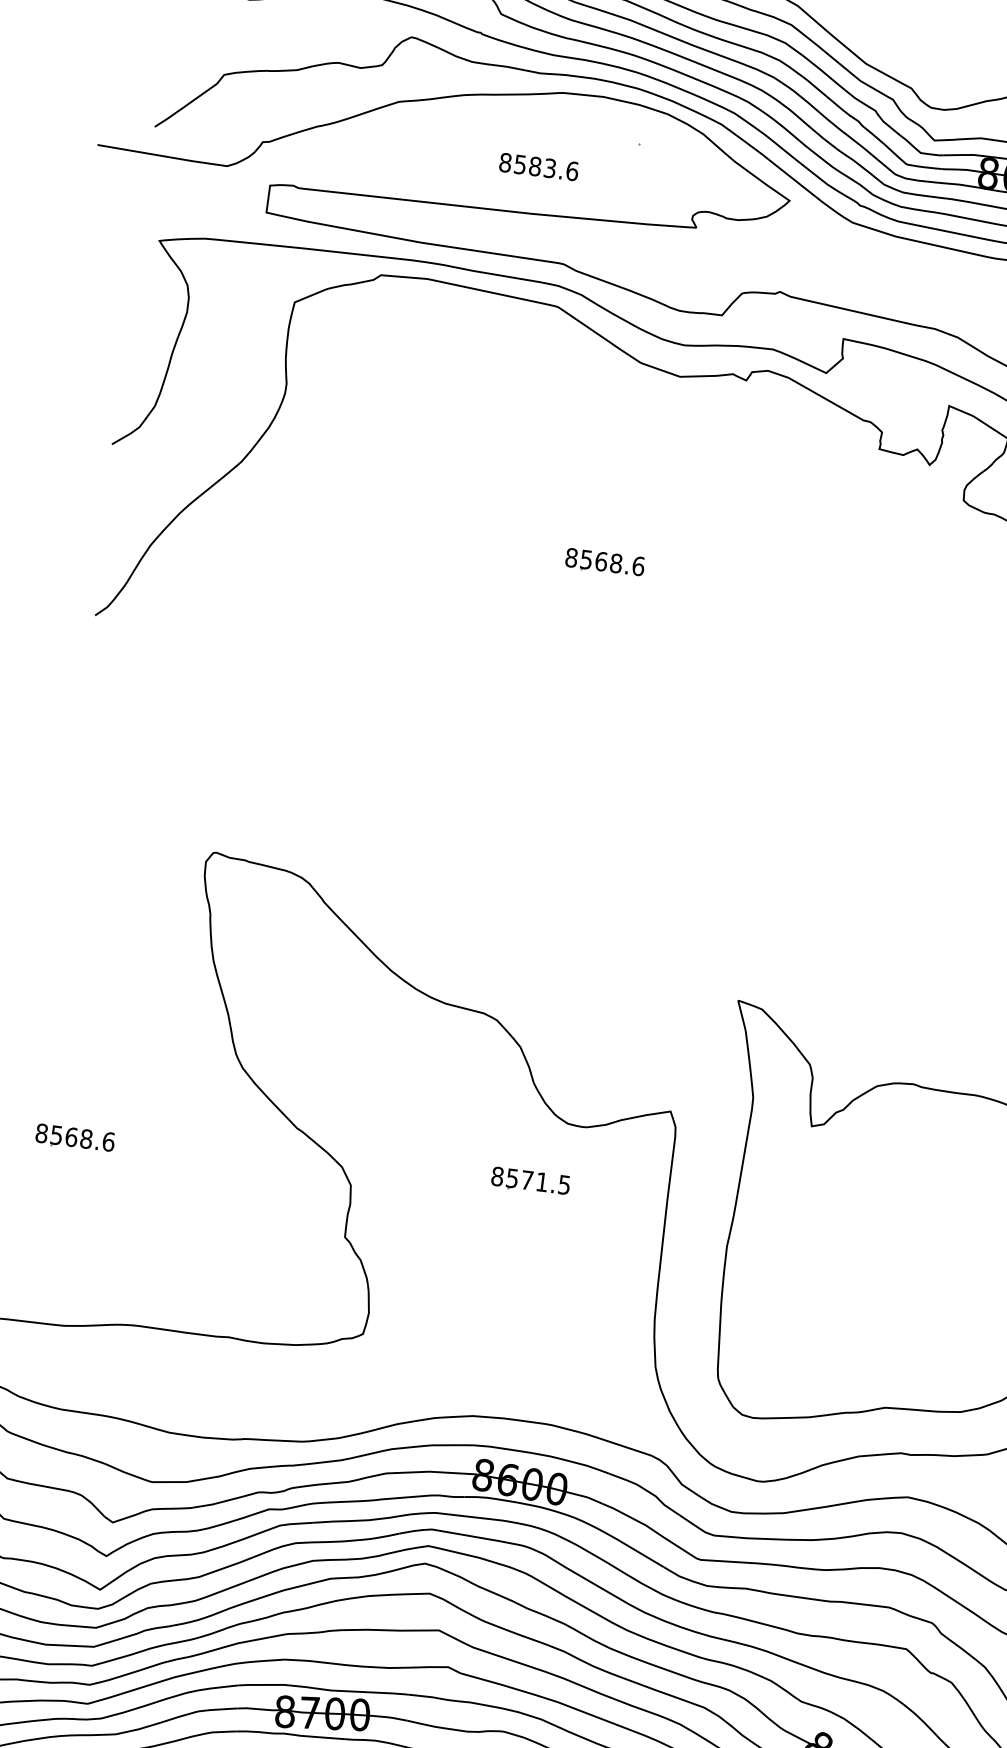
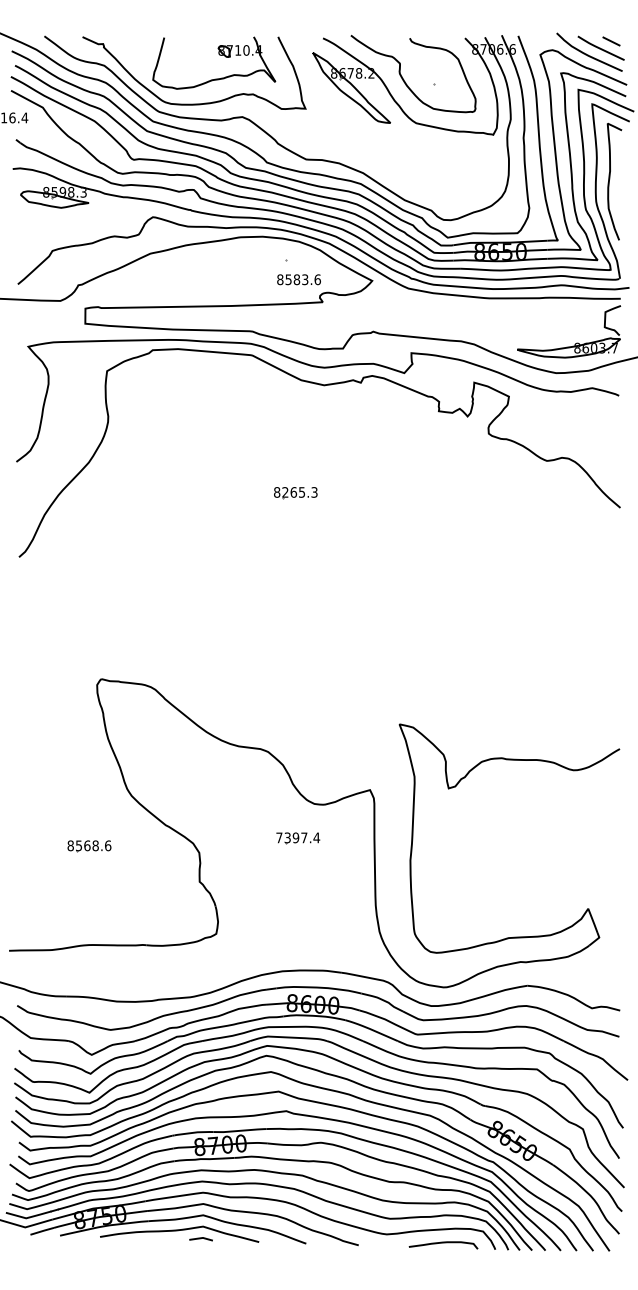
text: (538, 166) -> (298, 279), moved
text: (611, 563) -> (299, 492), 8568.6 -> 8265.3
part: (75, 1138) -> (89, 846), moved
text: (531, 1180) -> (298, 837), 8571.5 -> 7397.4

